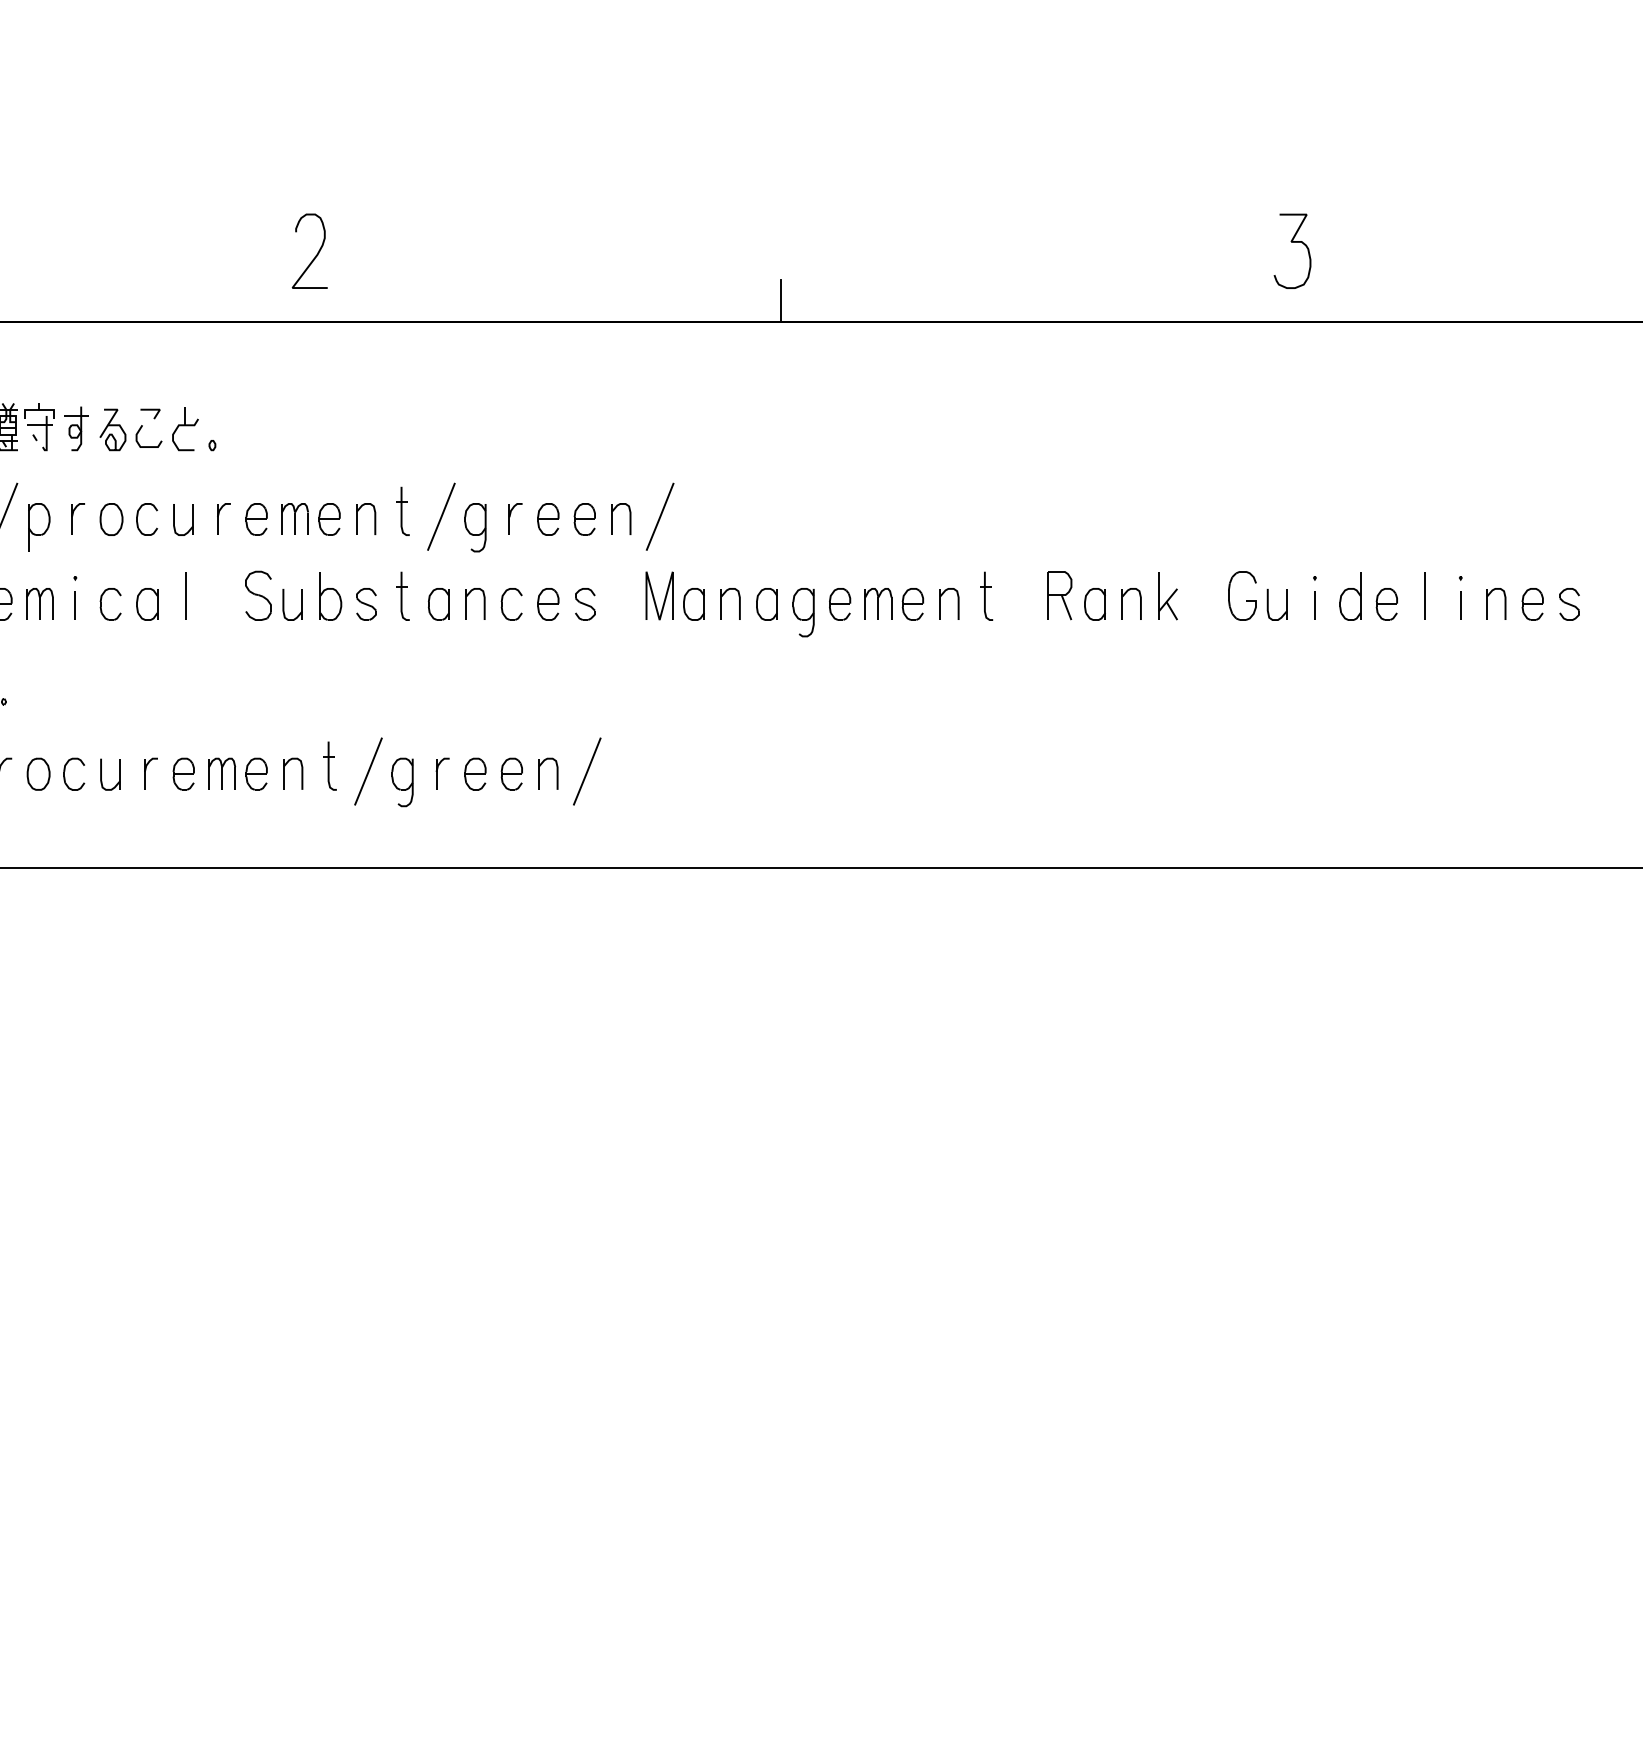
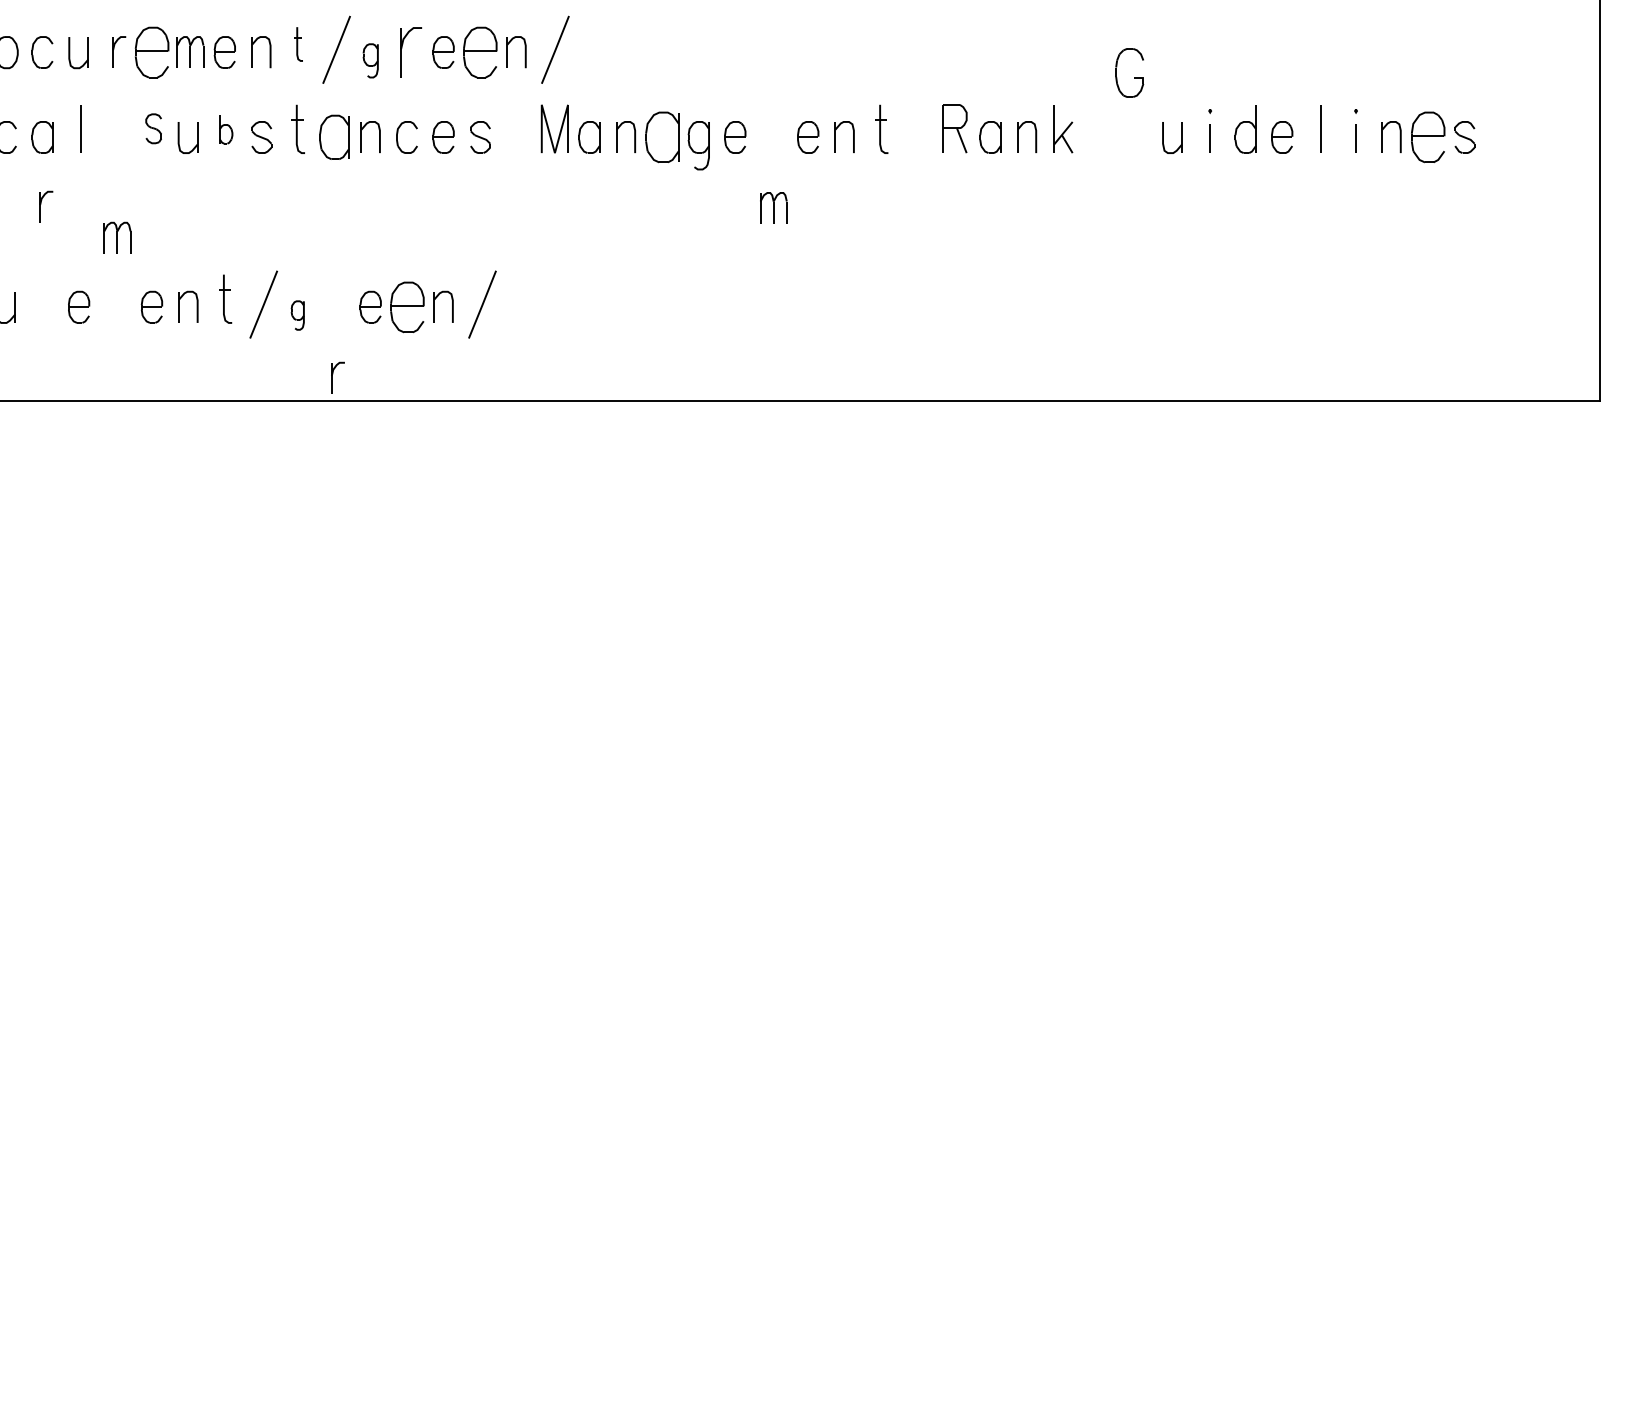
part: (402, 510) -> (297, 43), size x0.7
part: (515, 518) -> (410, 51), size x1.6
part: (256, 519) -> (151, 52), size x1.6
part: (584, 519) -> (479, 52), size x1.6
part: (475, 527) -> (370, 60), size x0.7
part: (258, 595) -> (153, 128), size x0.6
part: (330, 596) -> (225, 129), size x0.6
part: (1246, 600) -> (1133, 77), moved
part: (878, 603) -> (773, 207), moved
part: (438, 604) -> (333, 137), size x1.4
part: (766, 604) -> (661, 137), size x1.6
part: (1532, 604) -> (1427, 137), size x1.6
part: (150, 773) -> (45, 206), moved
part: (221, 773) -> (116, 237), moved
part: (442, 773) -> (337, 377), moved
part: (511, 773) -> (406, 306), size x1.6
part: (402, 782) -> (297, 315), size x0.6

